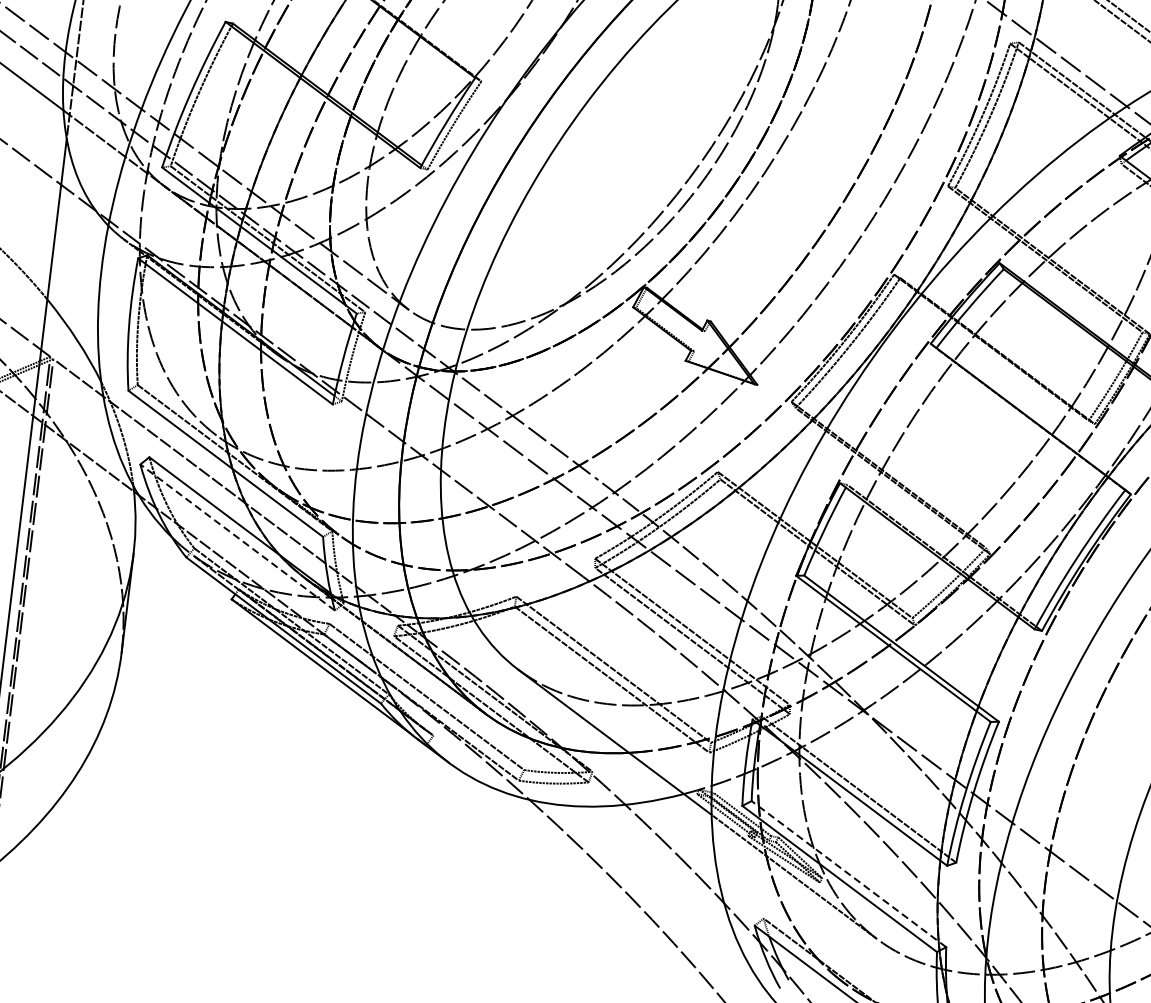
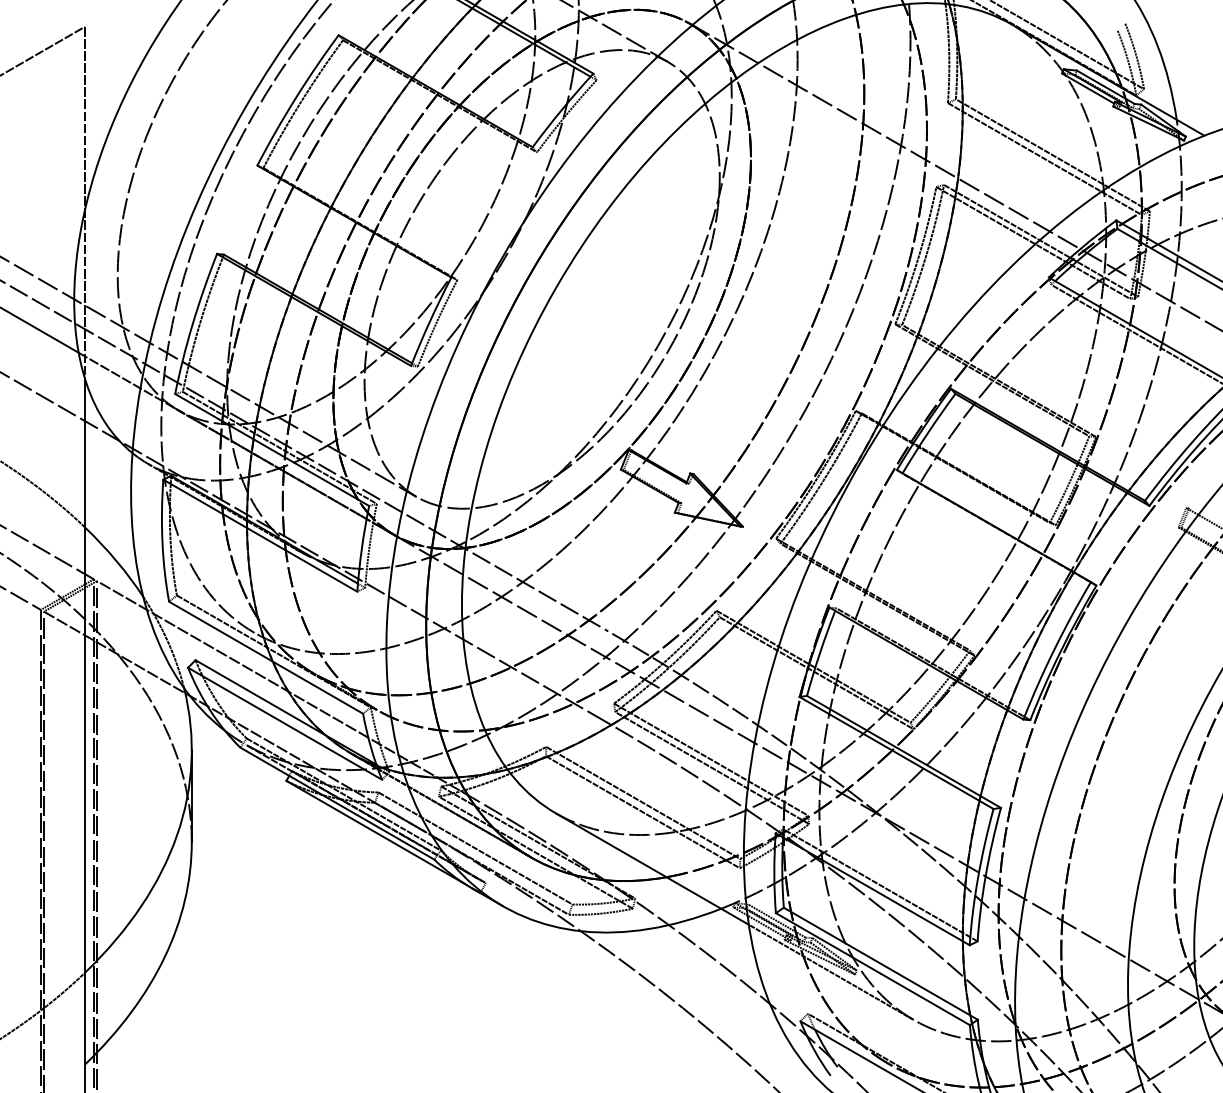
line: (238, 537) -> (285, 723), dashed -> solid
line: (848, 873) -> (880, 963), dashed -> solid

